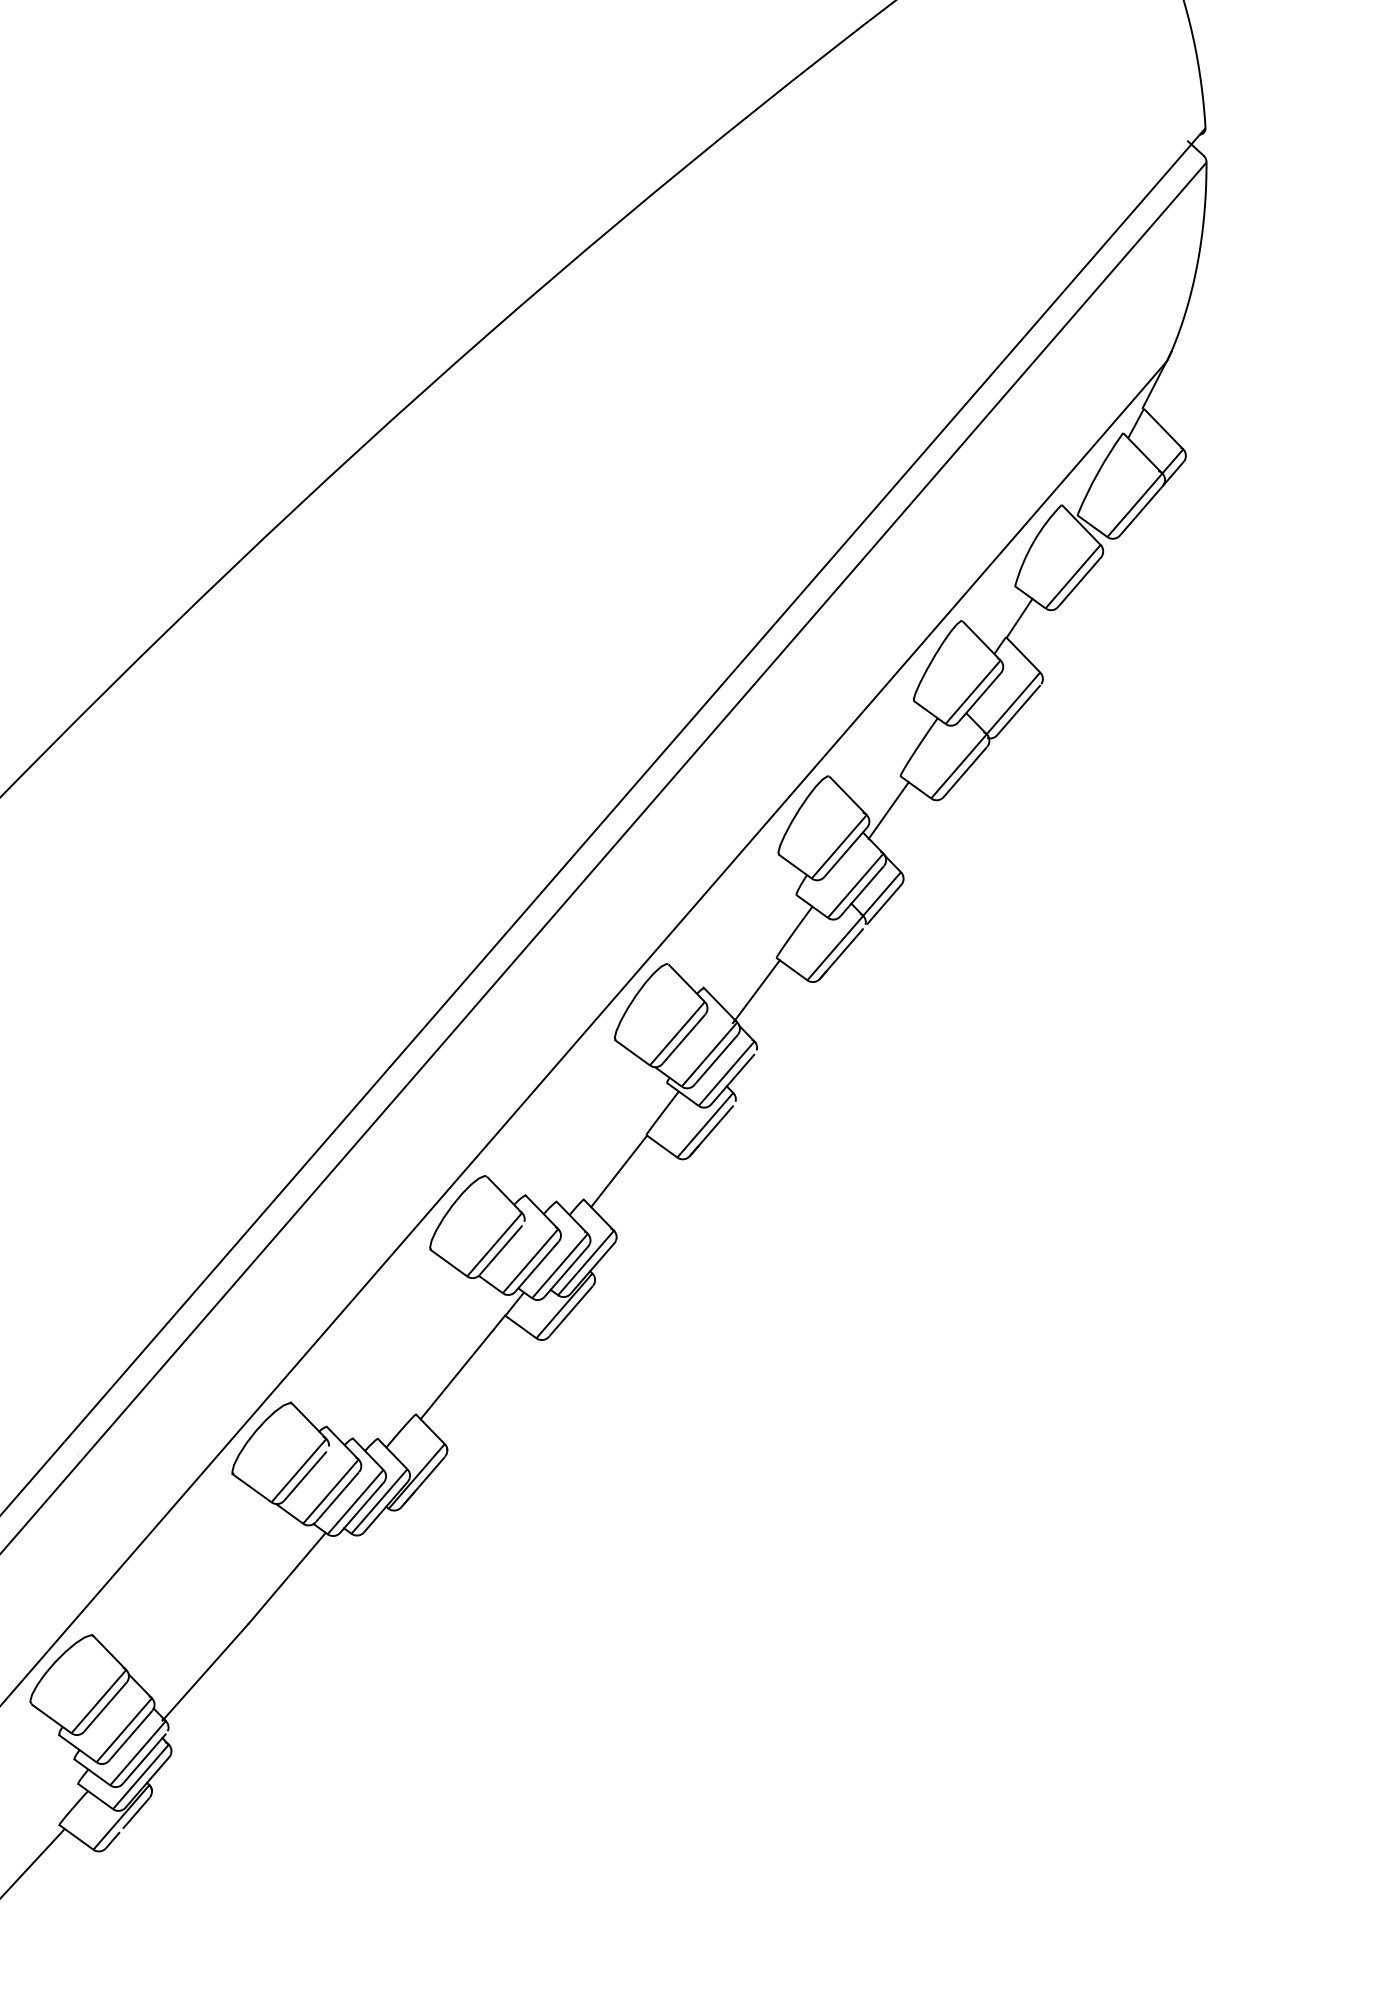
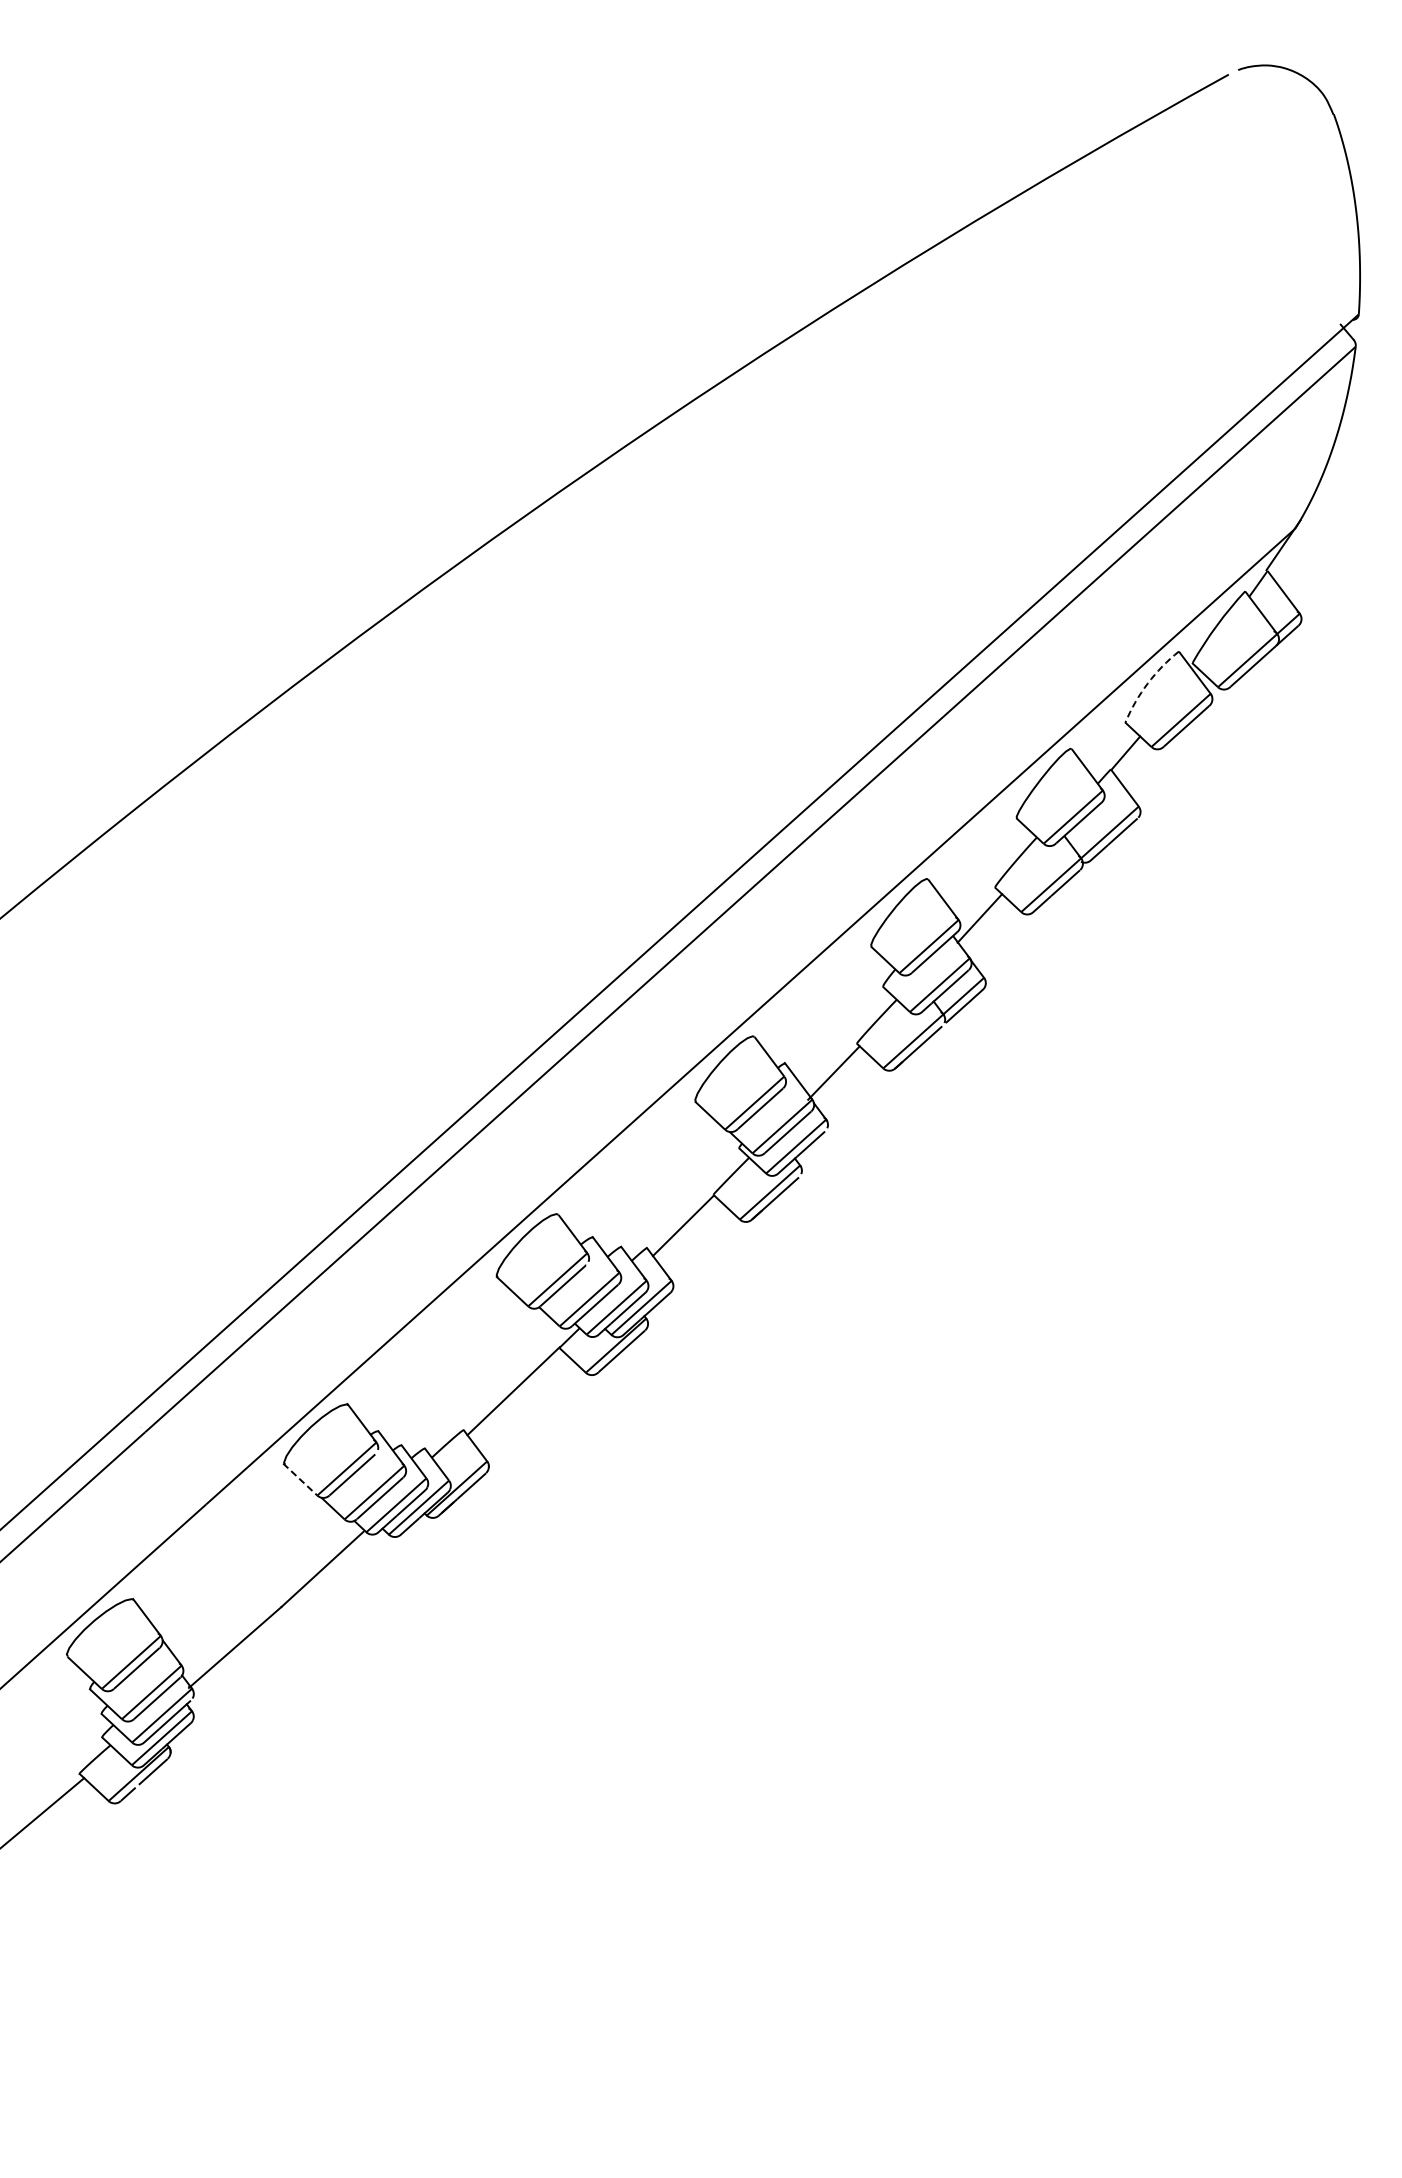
arc: (1033, 542) -> (1147, 683), solid -> dashed
line: (252, 1488) -> (301, 1480), solid -> dashed

